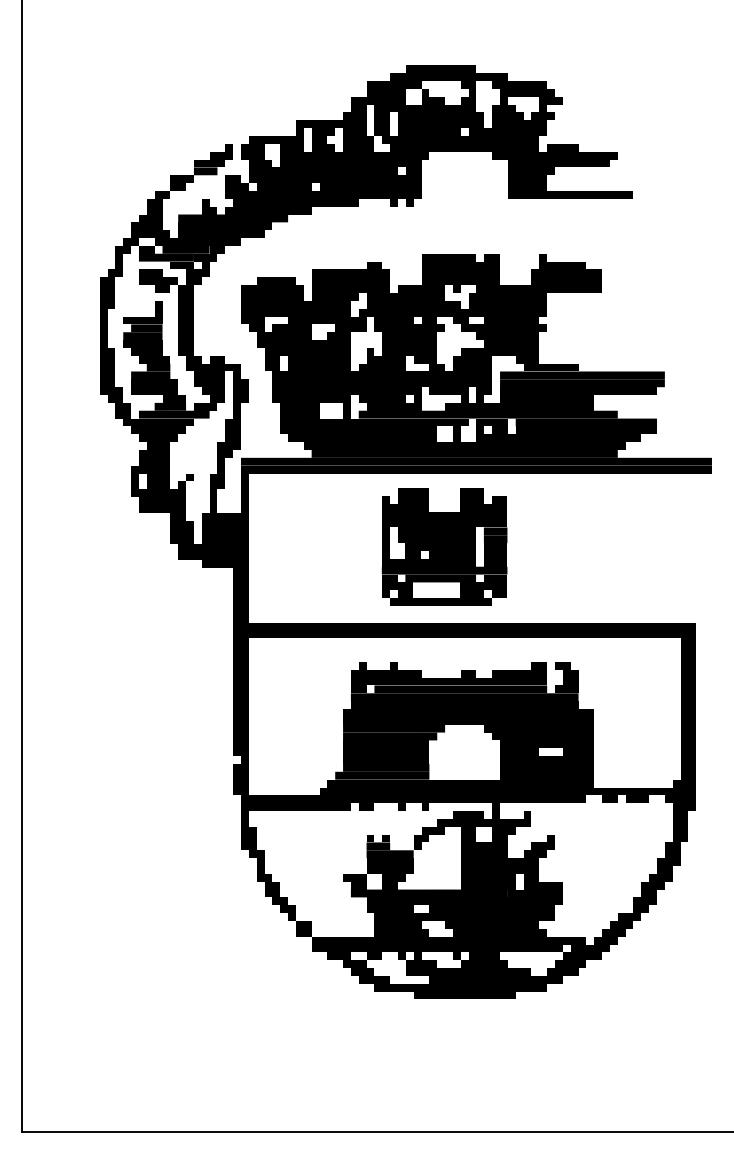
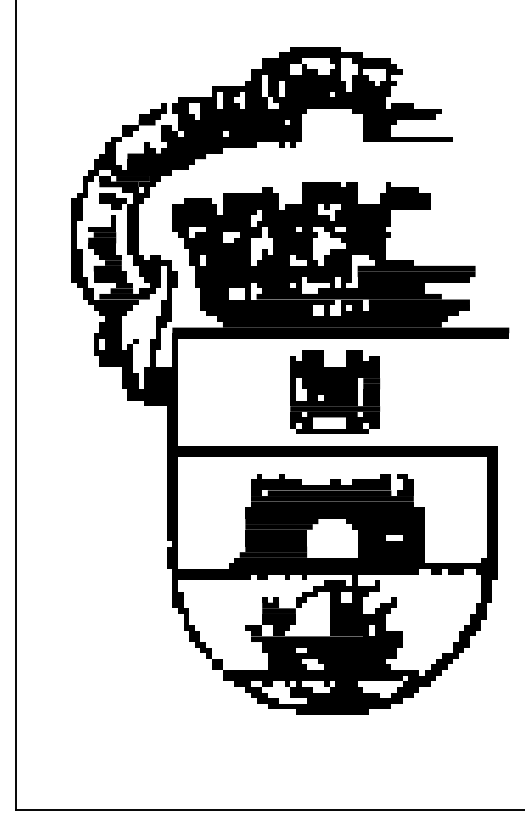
part: (444, 546) -> (335, 391), moved

